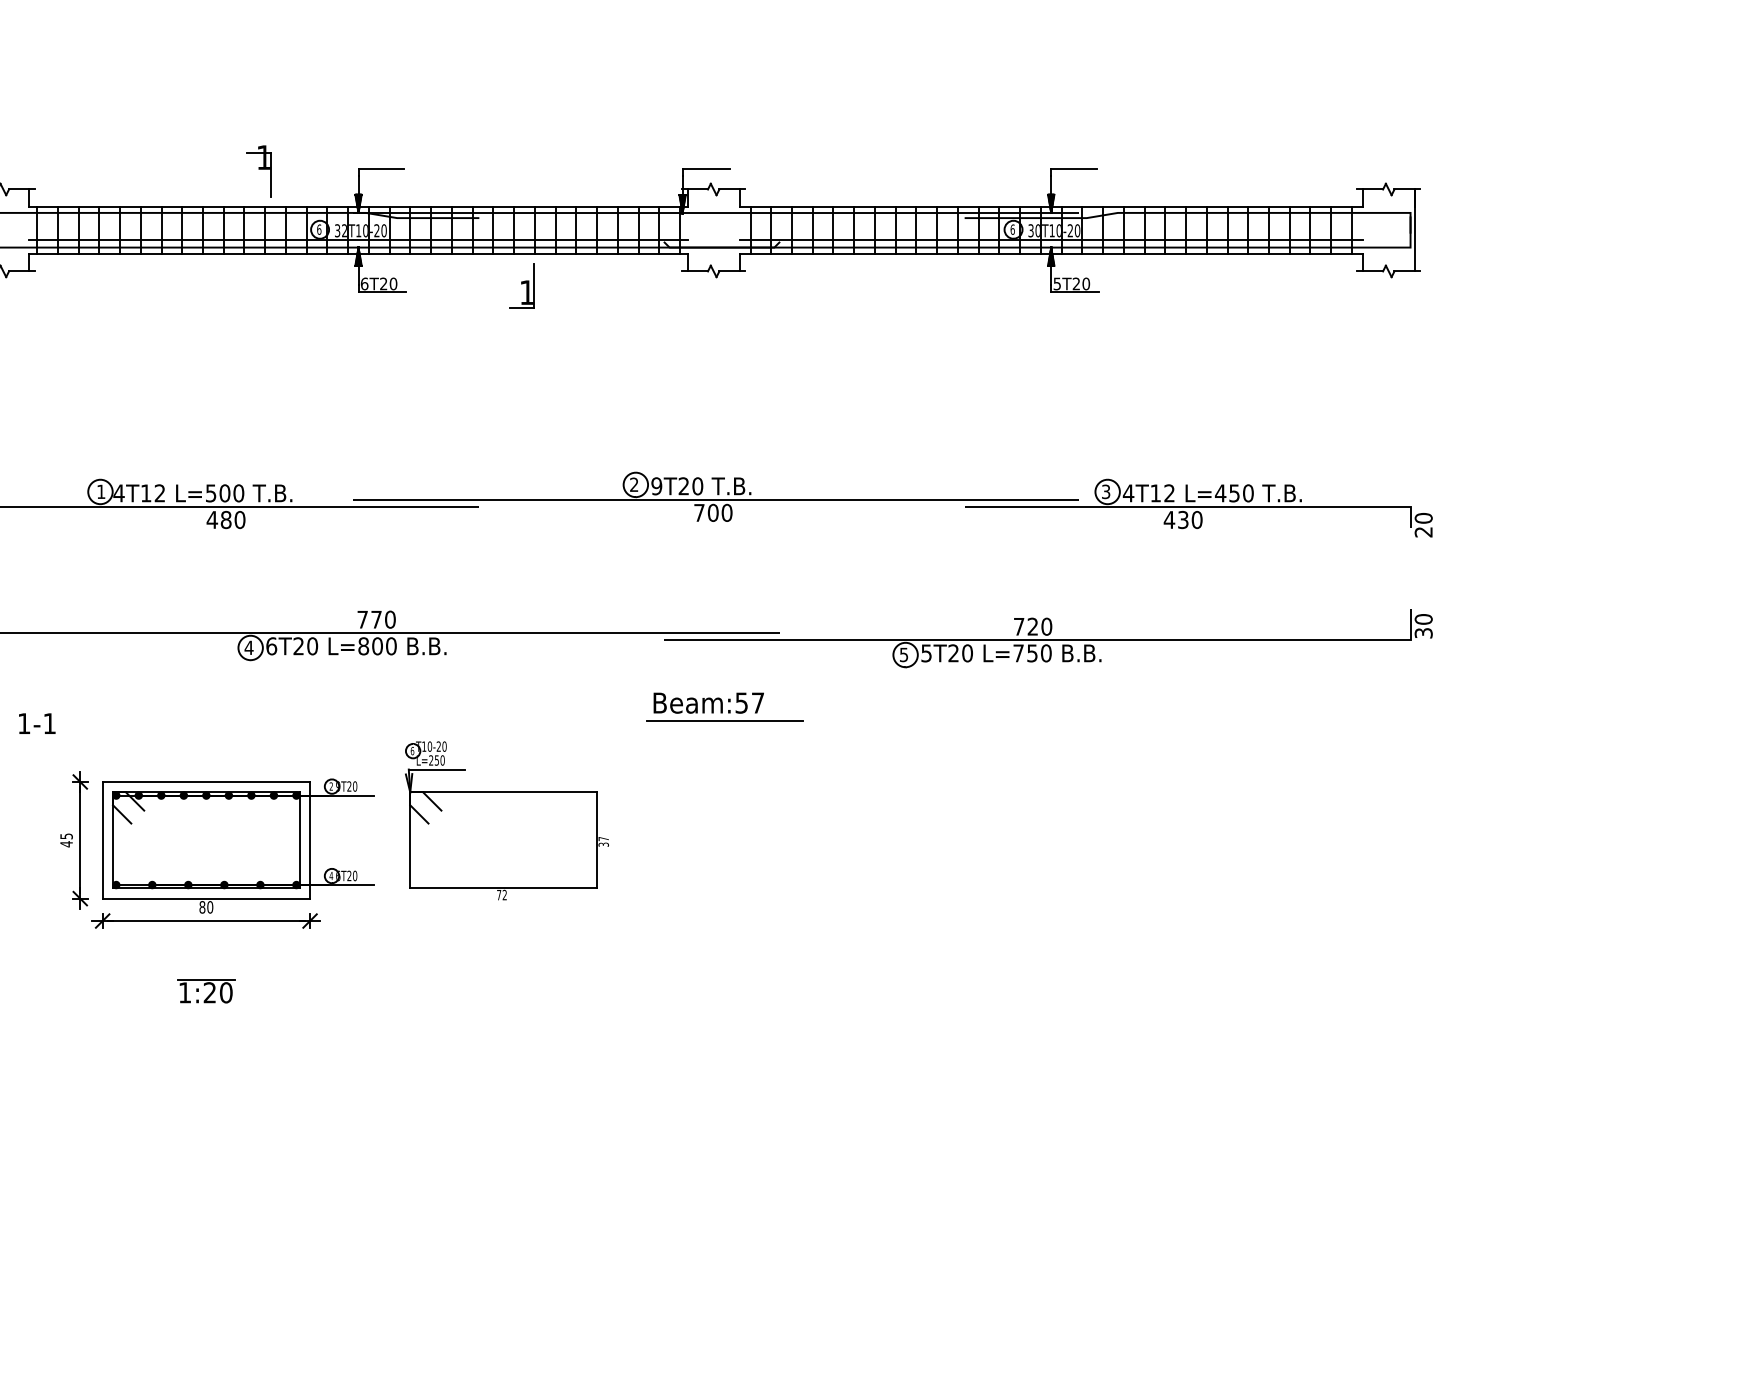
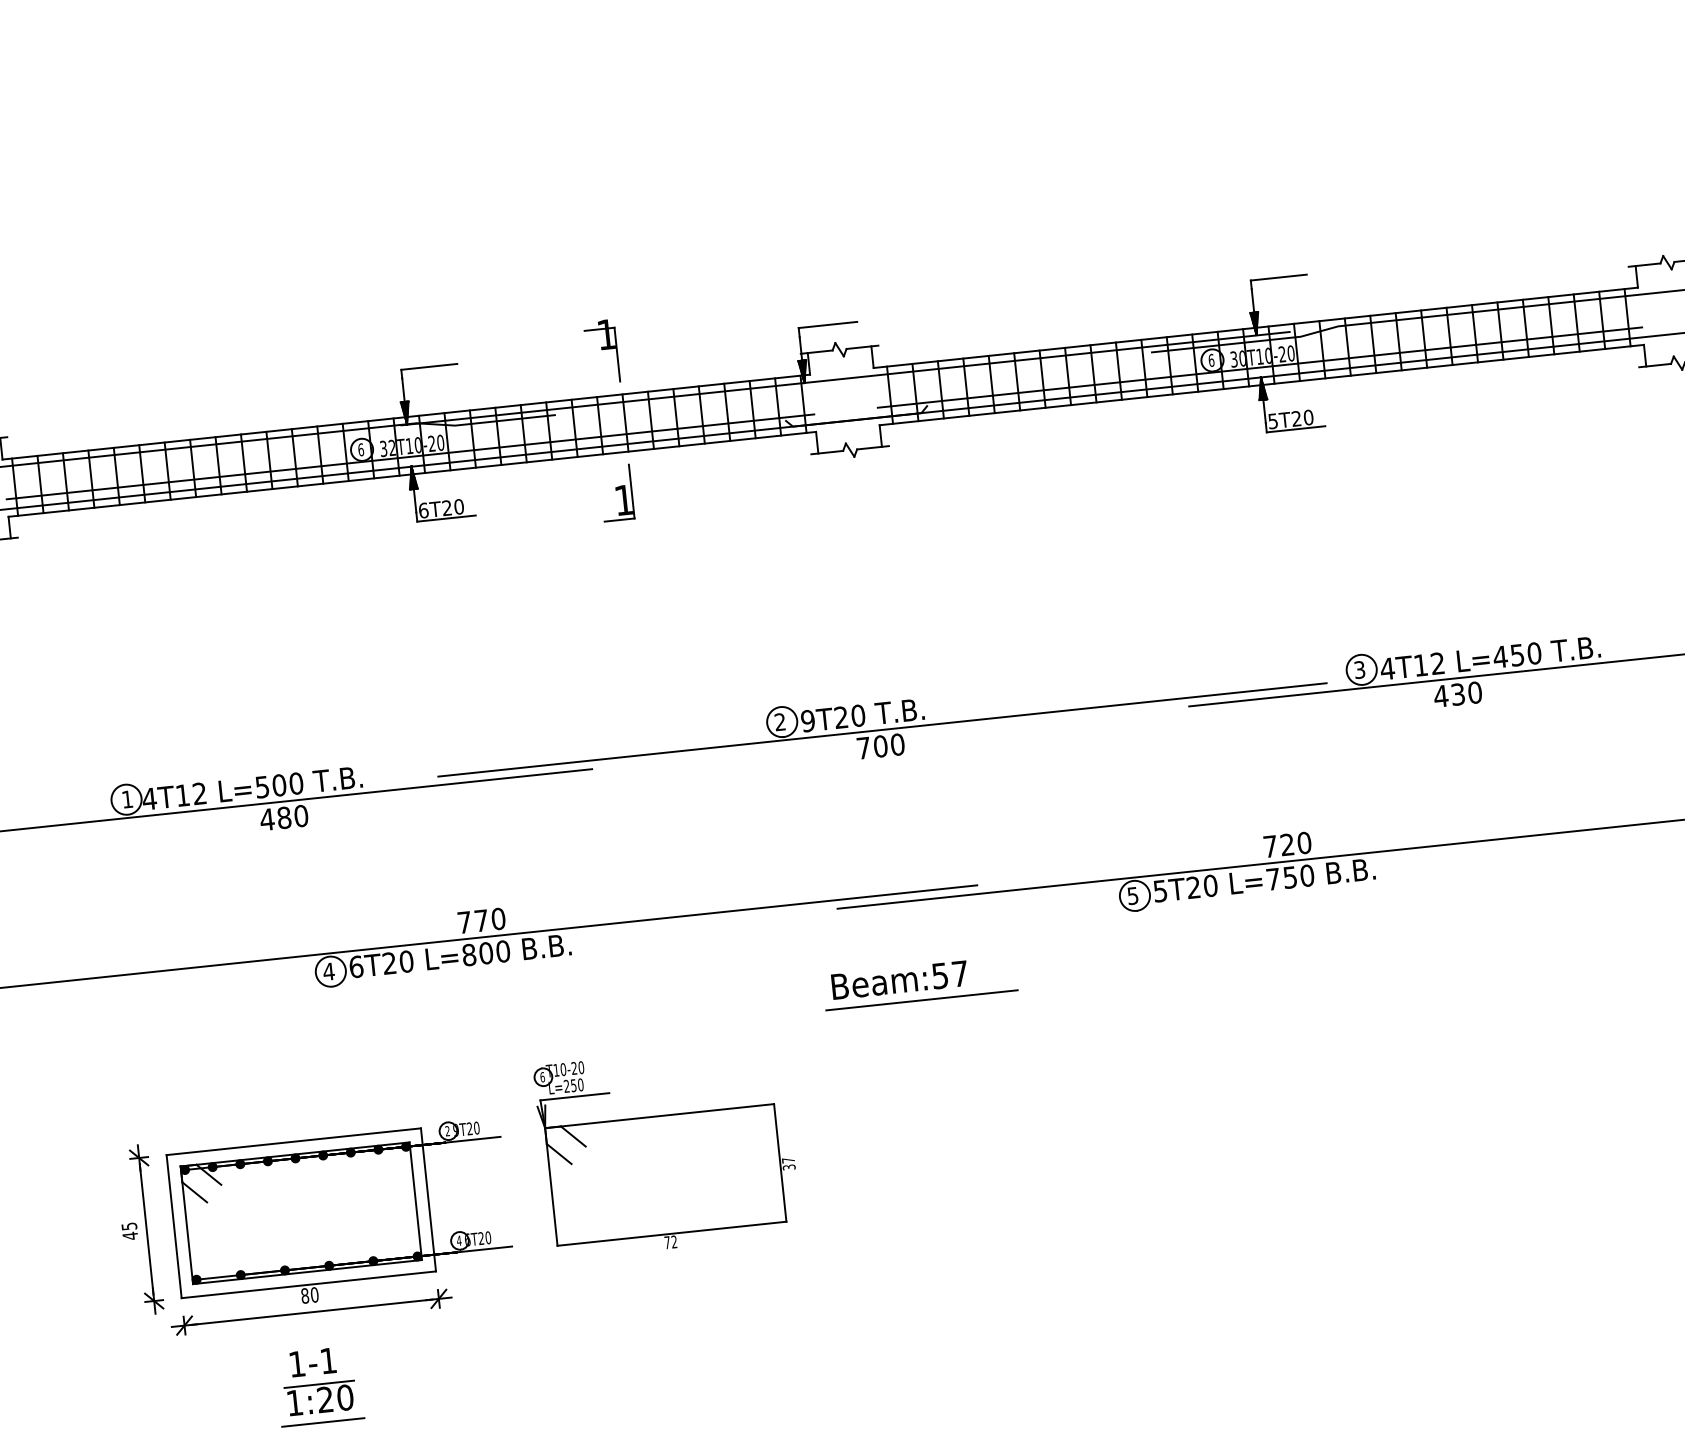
part: (258, 171) -> (601, 352), moved
text: (37, 723) -> (313, 1362), moved
line: (205, 1010) -> (322, 1422), added

